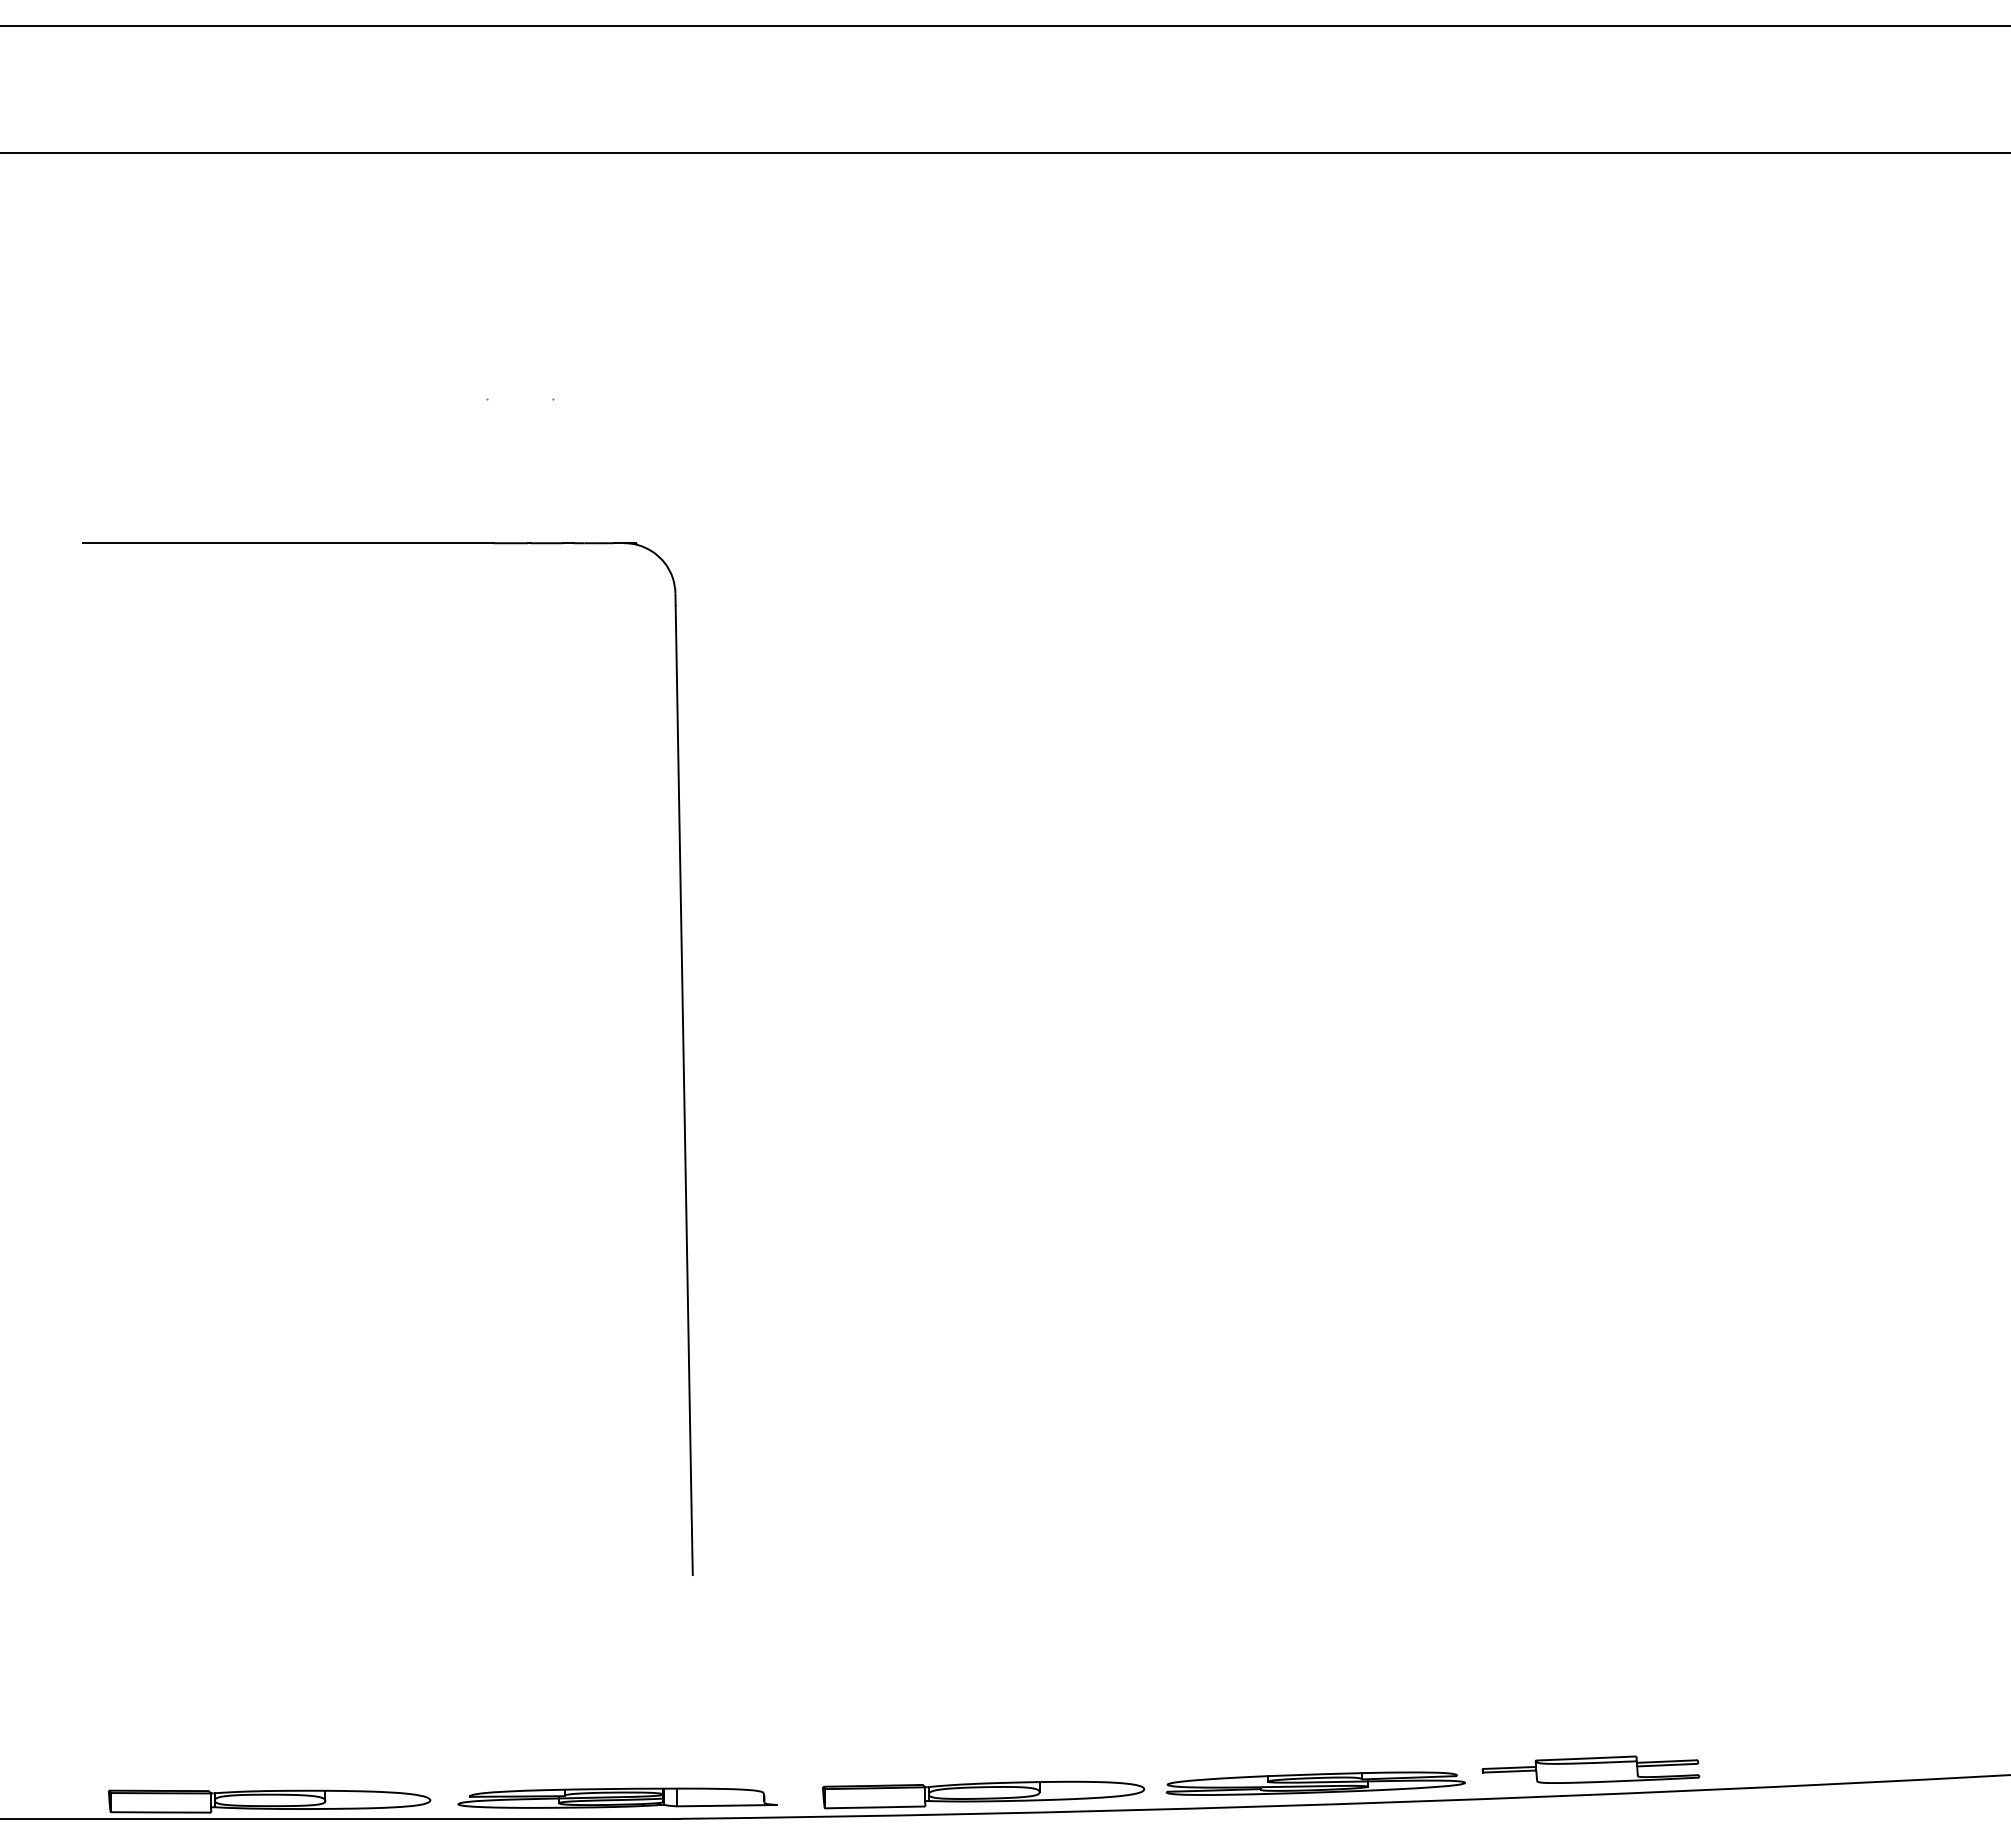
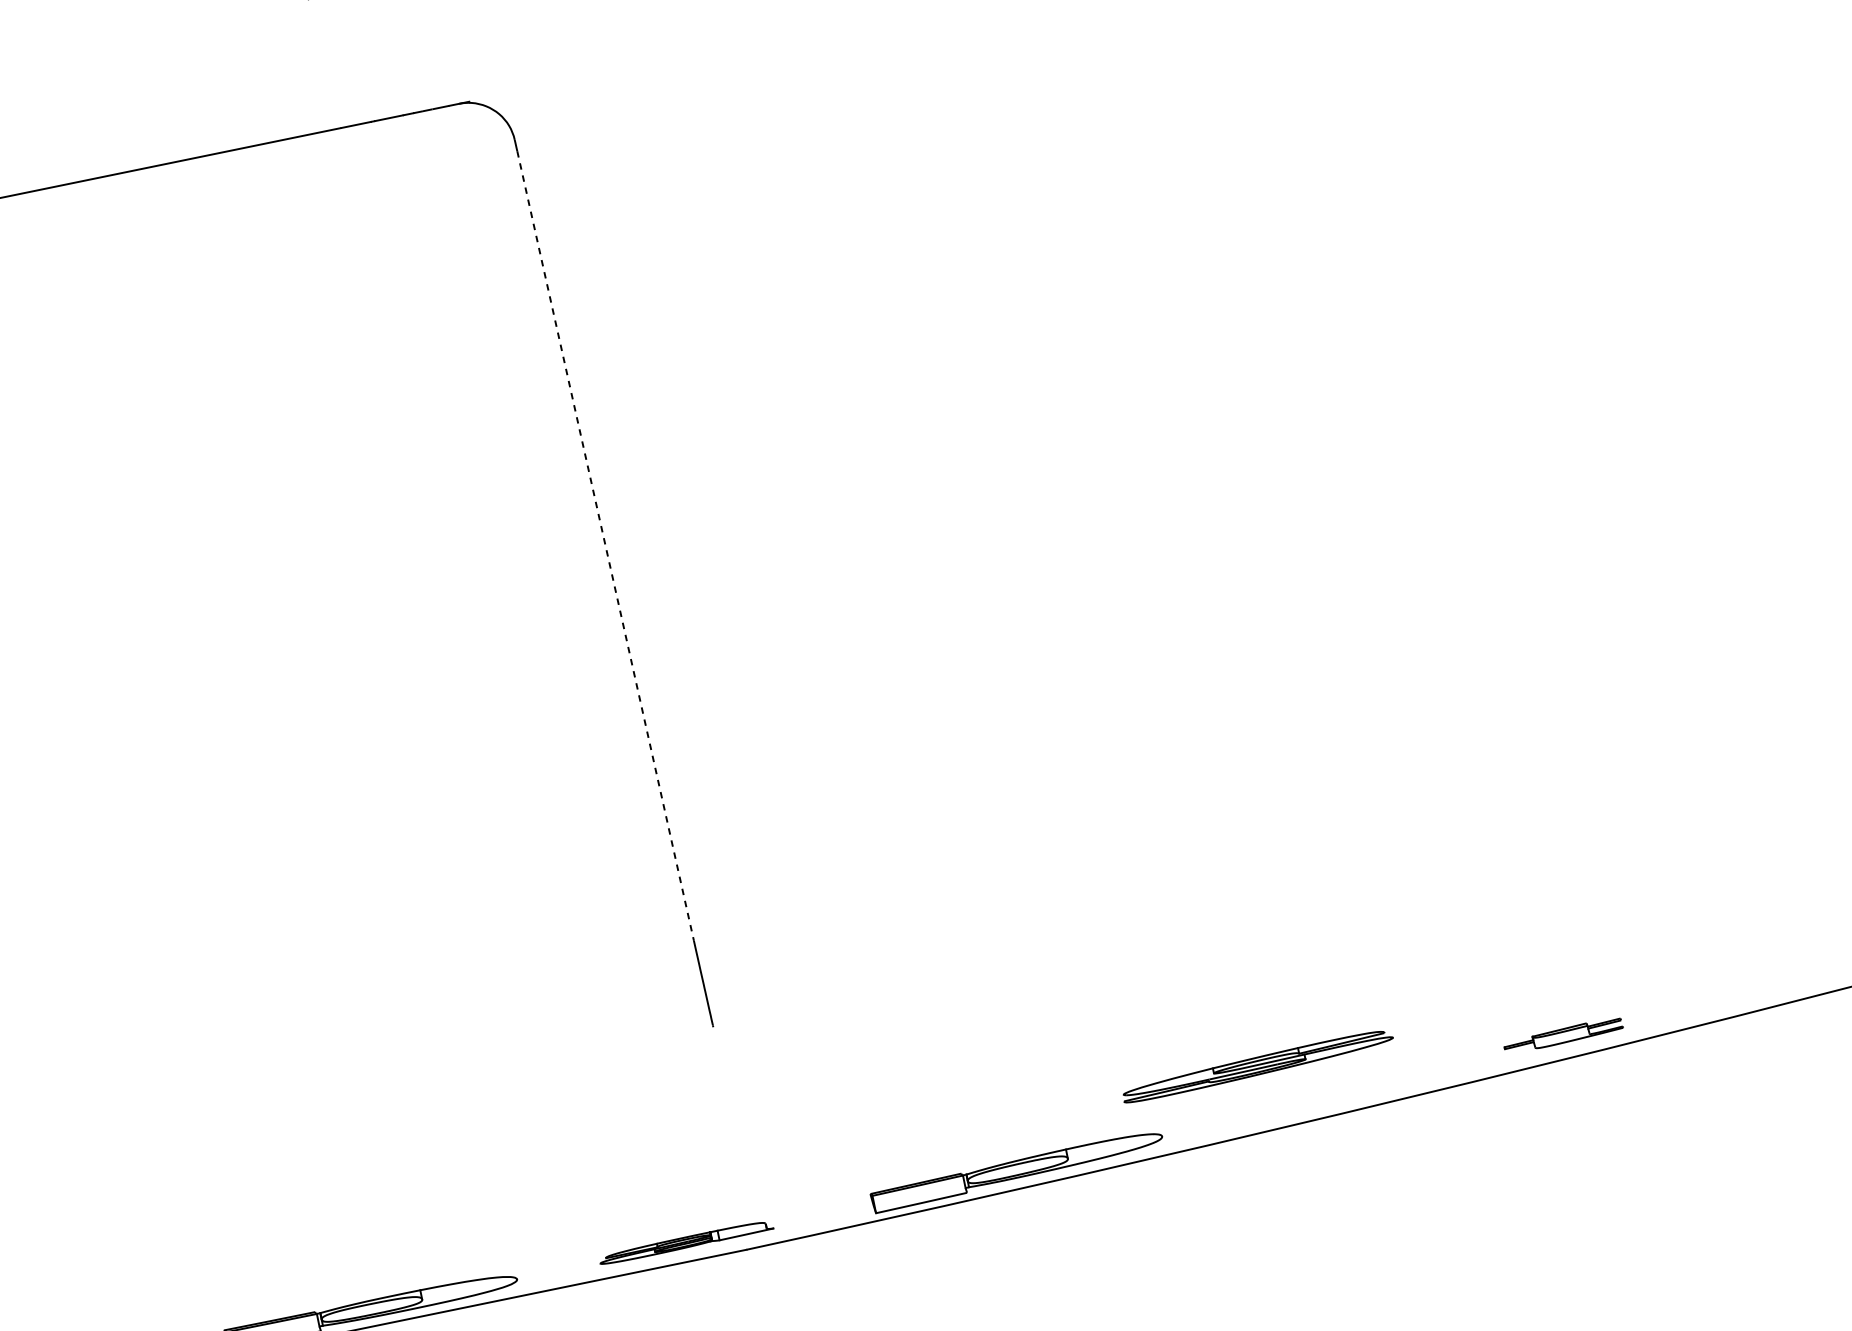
line: (683, 1043) -> (605, 546), solid -> dashed
part: (1590, 1769) -> (1562, 1035), size x0.6
part: (1315, 1783) -> (1257, 1066), moved
part: (617, 1797) -> (686, 1241), size x0.6

